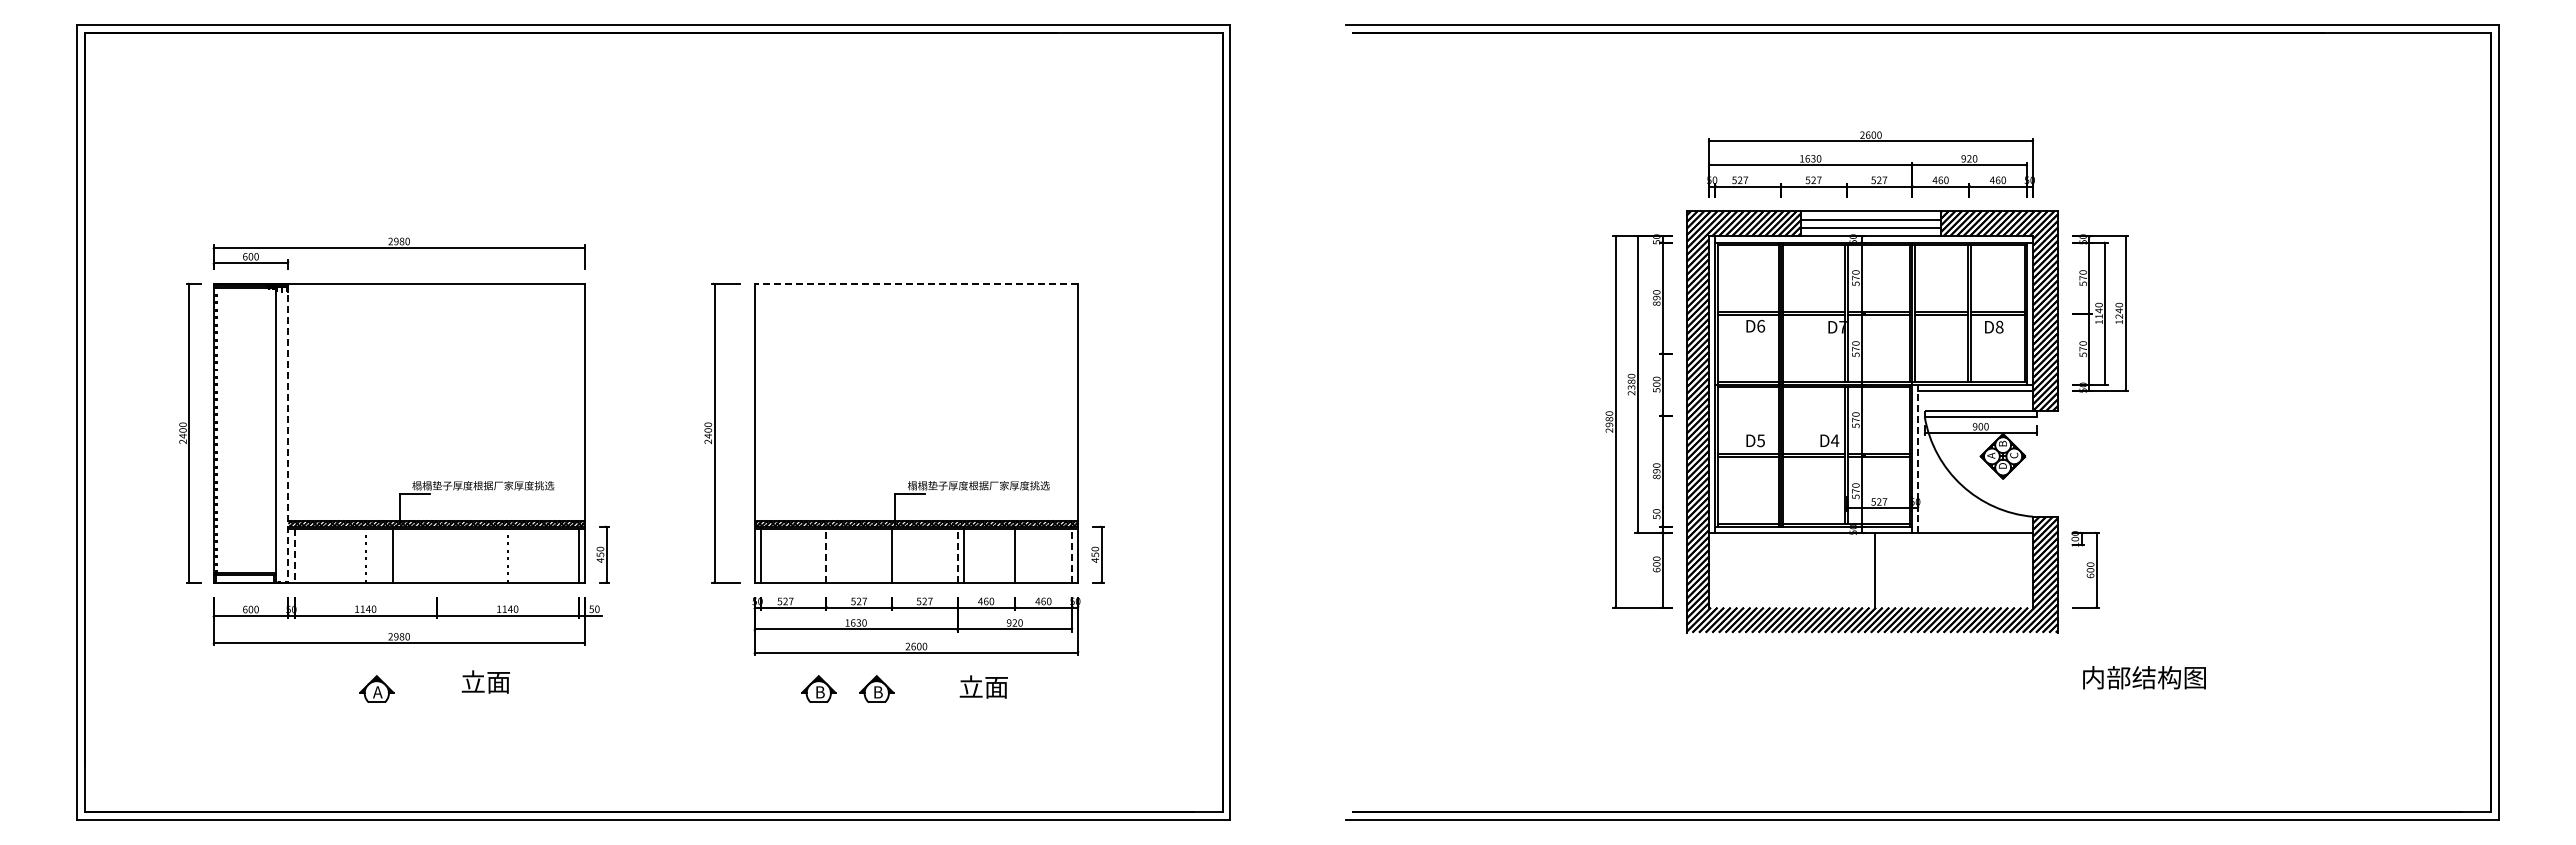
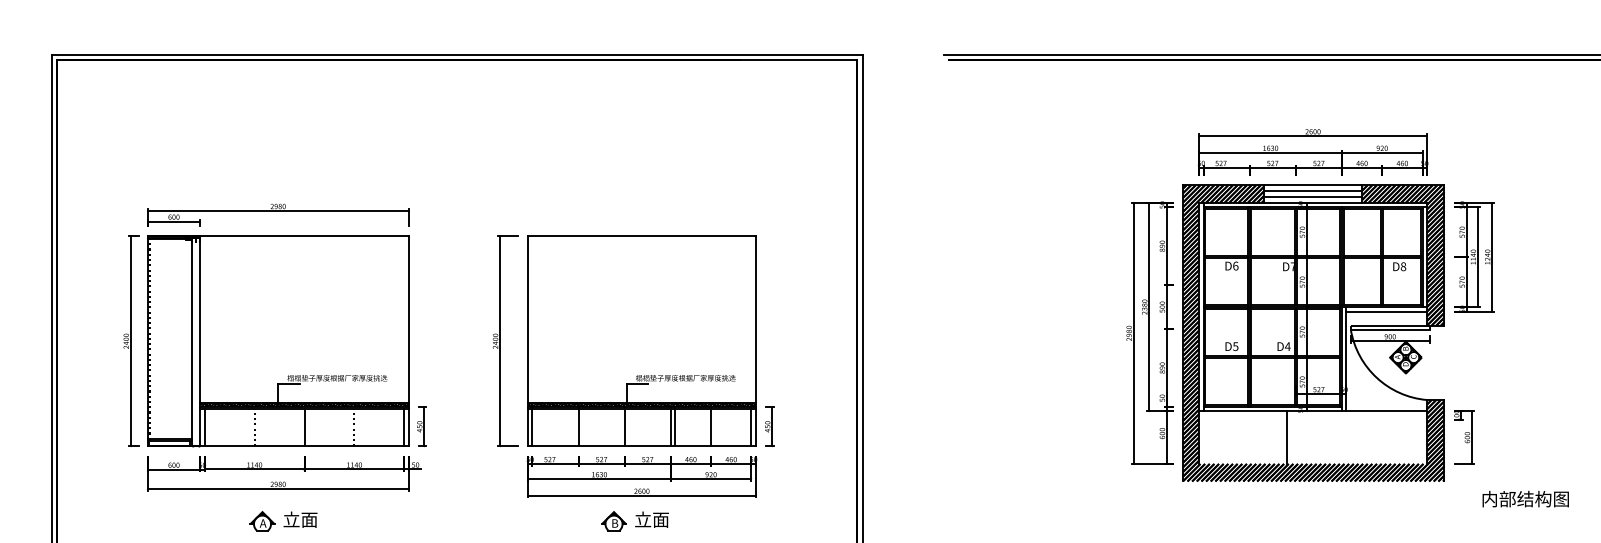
line: (916, 283) -> (641, 236), dashed -> solid
line: (288, 433) -> (200, 341), dashed -> solid
line: (1918, 458) -> (1346, 359), dashed -> solid
line: (826, 554) -> (578, 426), dashed -> solid
line: (957, 554) -> (670, 426), dashed -> solid
line: (1072, 554) -> (751, 426), dashed -> solid
line: (392, 555) -> (304, 427), moved
line: (294, 556) -> (204, 427), dashed -> solid
line: (1874, 569) -> (1286, 437), moved
text: (2144, 677) -> (1525, 498), moved
text: (485, 681) -> (300, 519), moved
text: (983, 686) -> (651, 519), moved
part: (818, 688) -> (573, 520), removed

